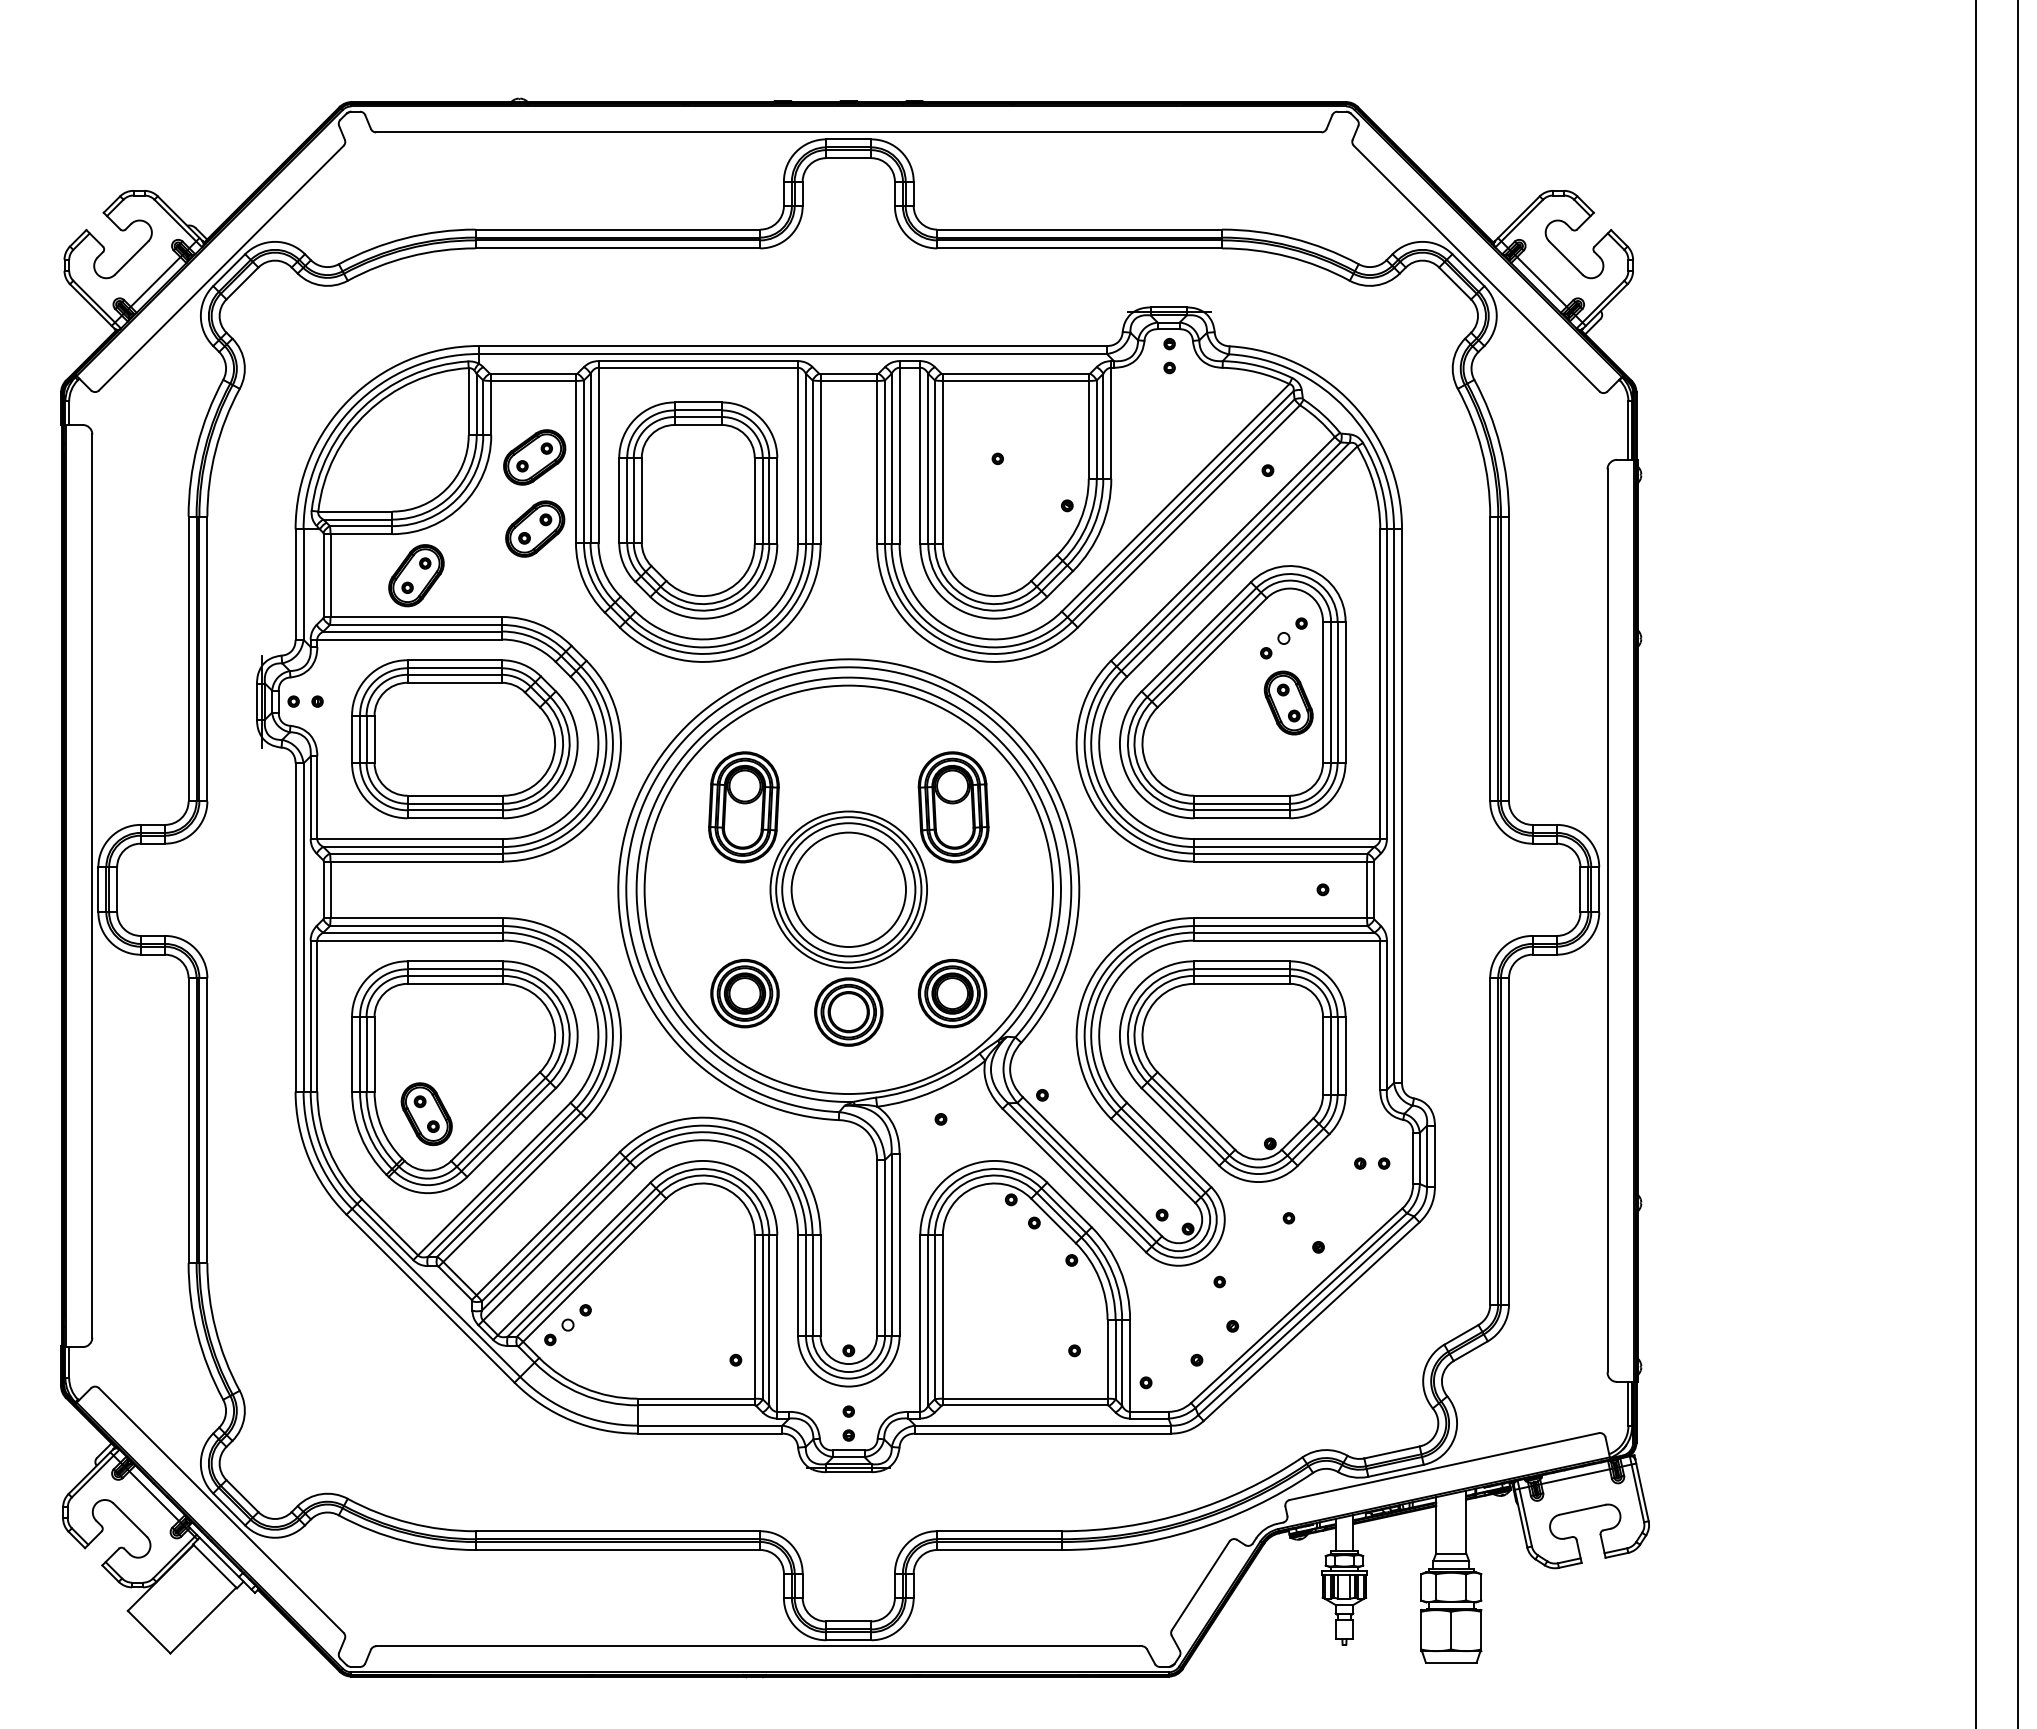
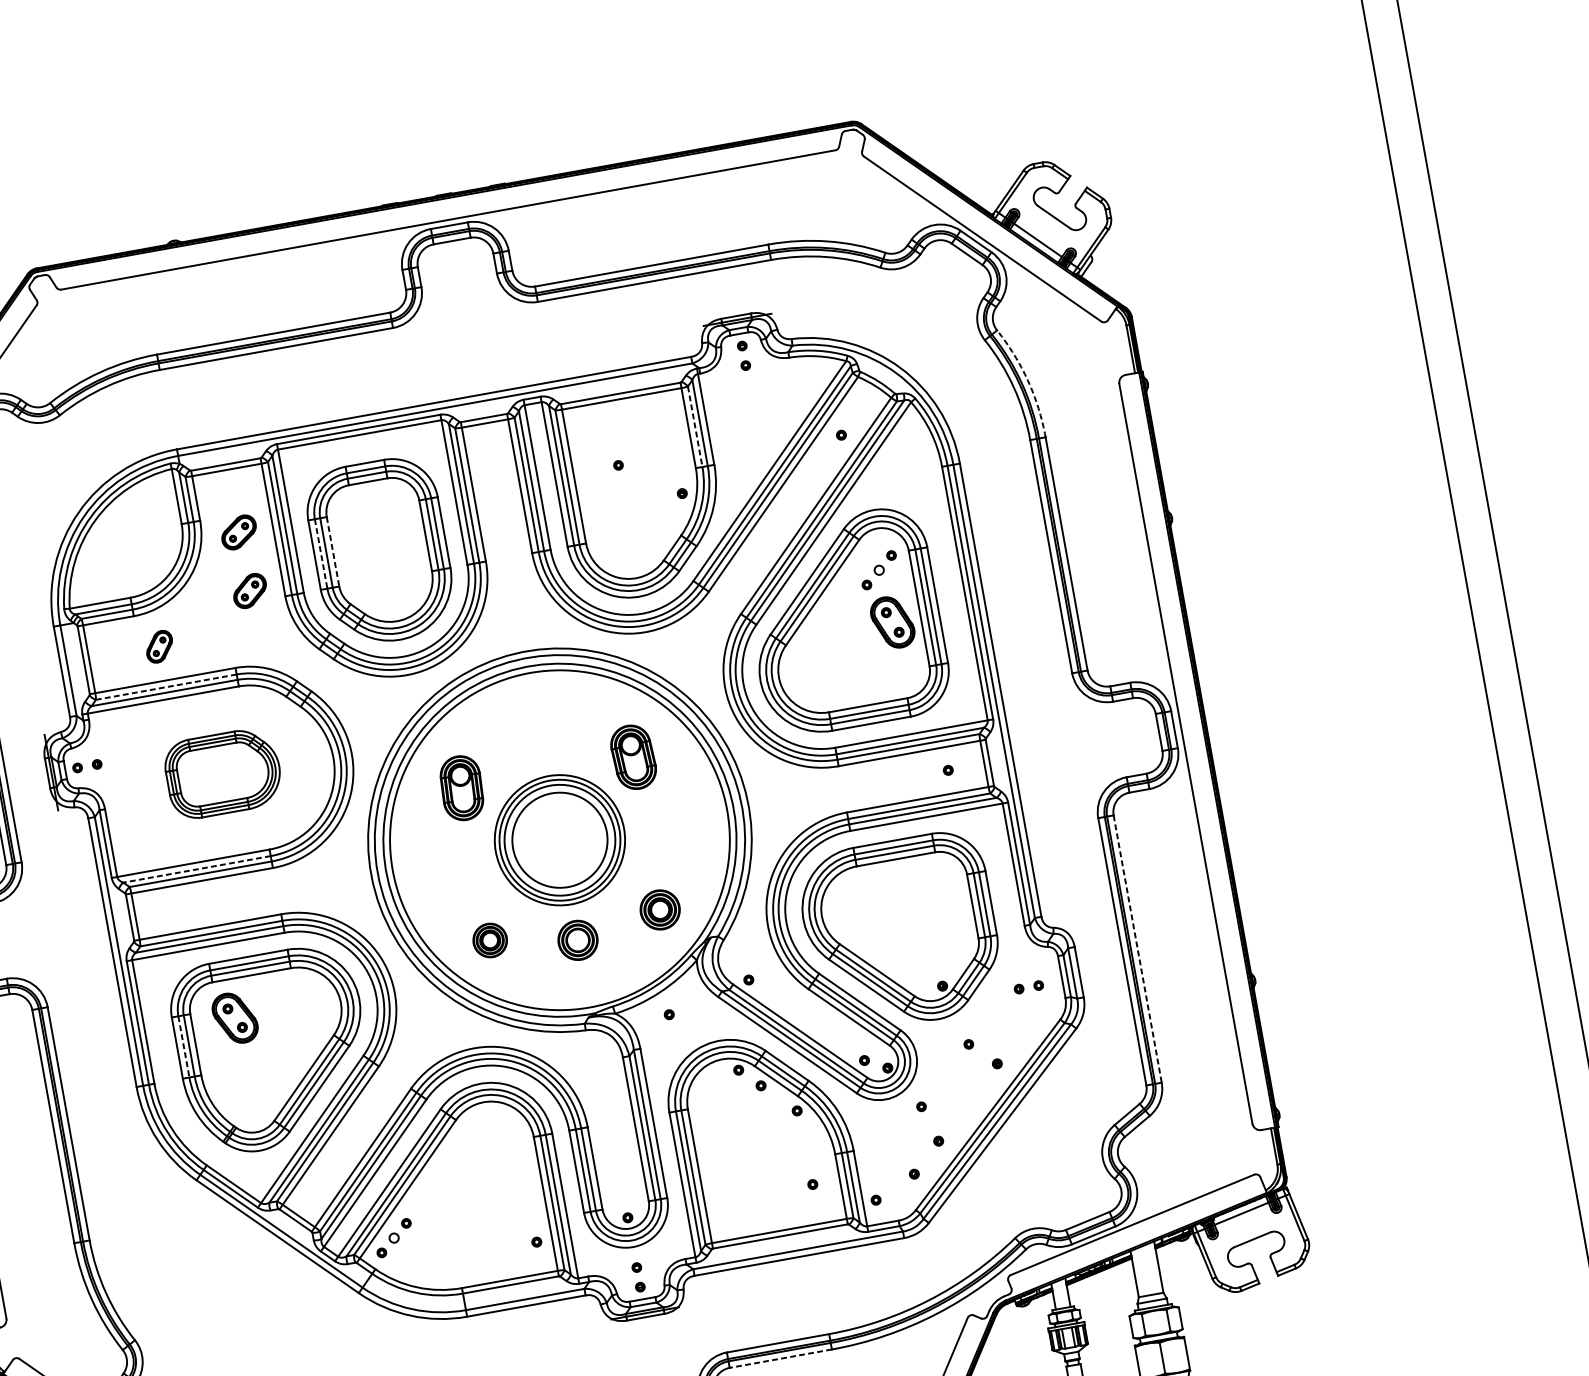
line: (1096, 430) -> (695, 427), solid -> dashed
arc: (1500, 446) -> (1028, 381), solid -> dashed
part: (534, 457) -> (238, 532), size x0.7
line: (627, 500) -> (321, 554), solid -> dashed
line: (641, 500) -> (332, 551), solid -> dashed
part: (535, 528) -> (250, 590), size x0.7
part: (416, 575) -> (159, 646), size x0.6
line: (415, 624) -> (166, 686), solid -> dashed
part: (464, 739) -> (223, 773), size x0.6
part: (743, 807) -> (461, 788), size x0.7
part: (953, 807) -> (633, 757), size x0.7
line: (413, 847) -> (197, 869), solid -> dashed
part: (744, 993) -> (489, 940), size x0.6
part: (952, 993) -> (660, 909), size x0.7
part: (848, 1011) -> (577, 939), size x0.7
line: (360, 1054) -> (184, 1047), solid -> dashed
part: (426, 1114) -> (234, 1018), moved
line: (1508, 1141) -> (1137, 949), solid -> dashed
line: (999, 1550) -> (780, 1359), solid -> dashed

